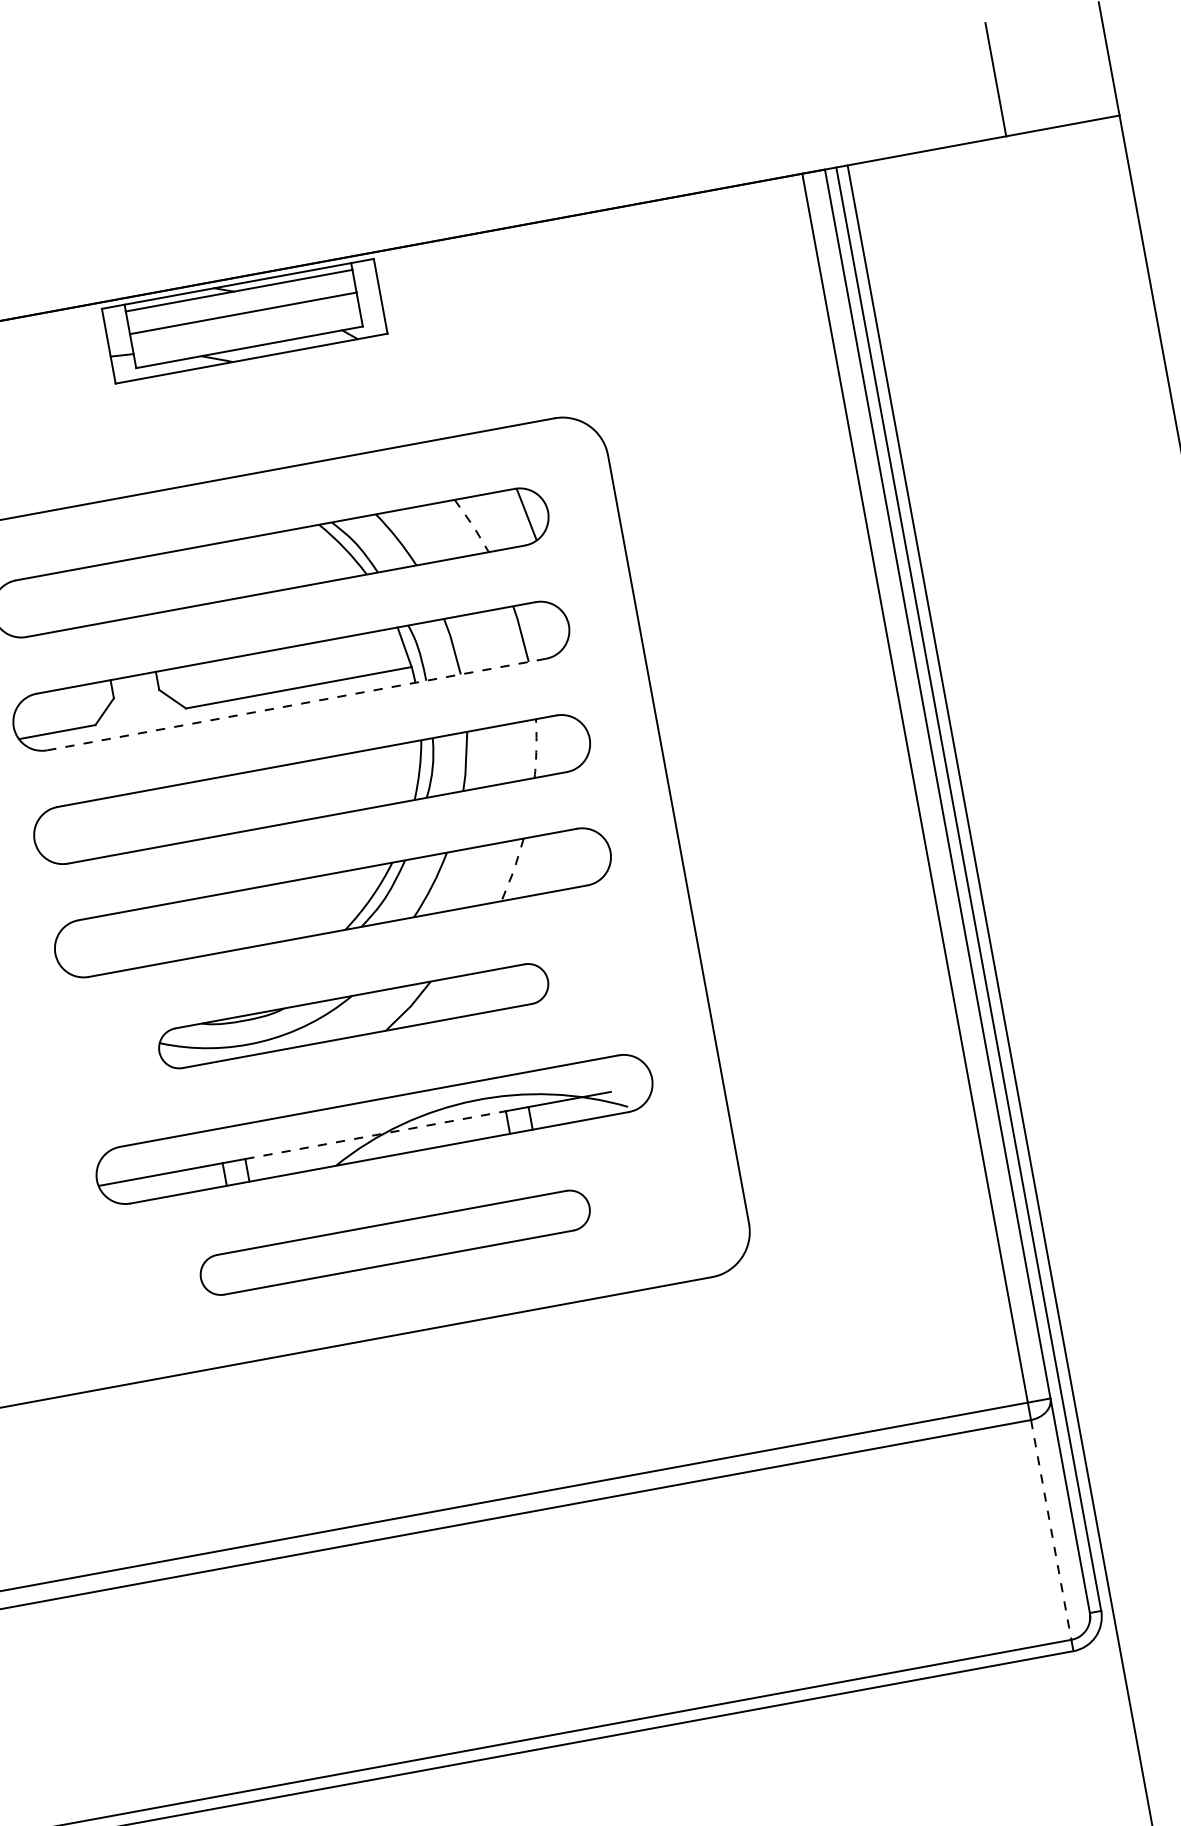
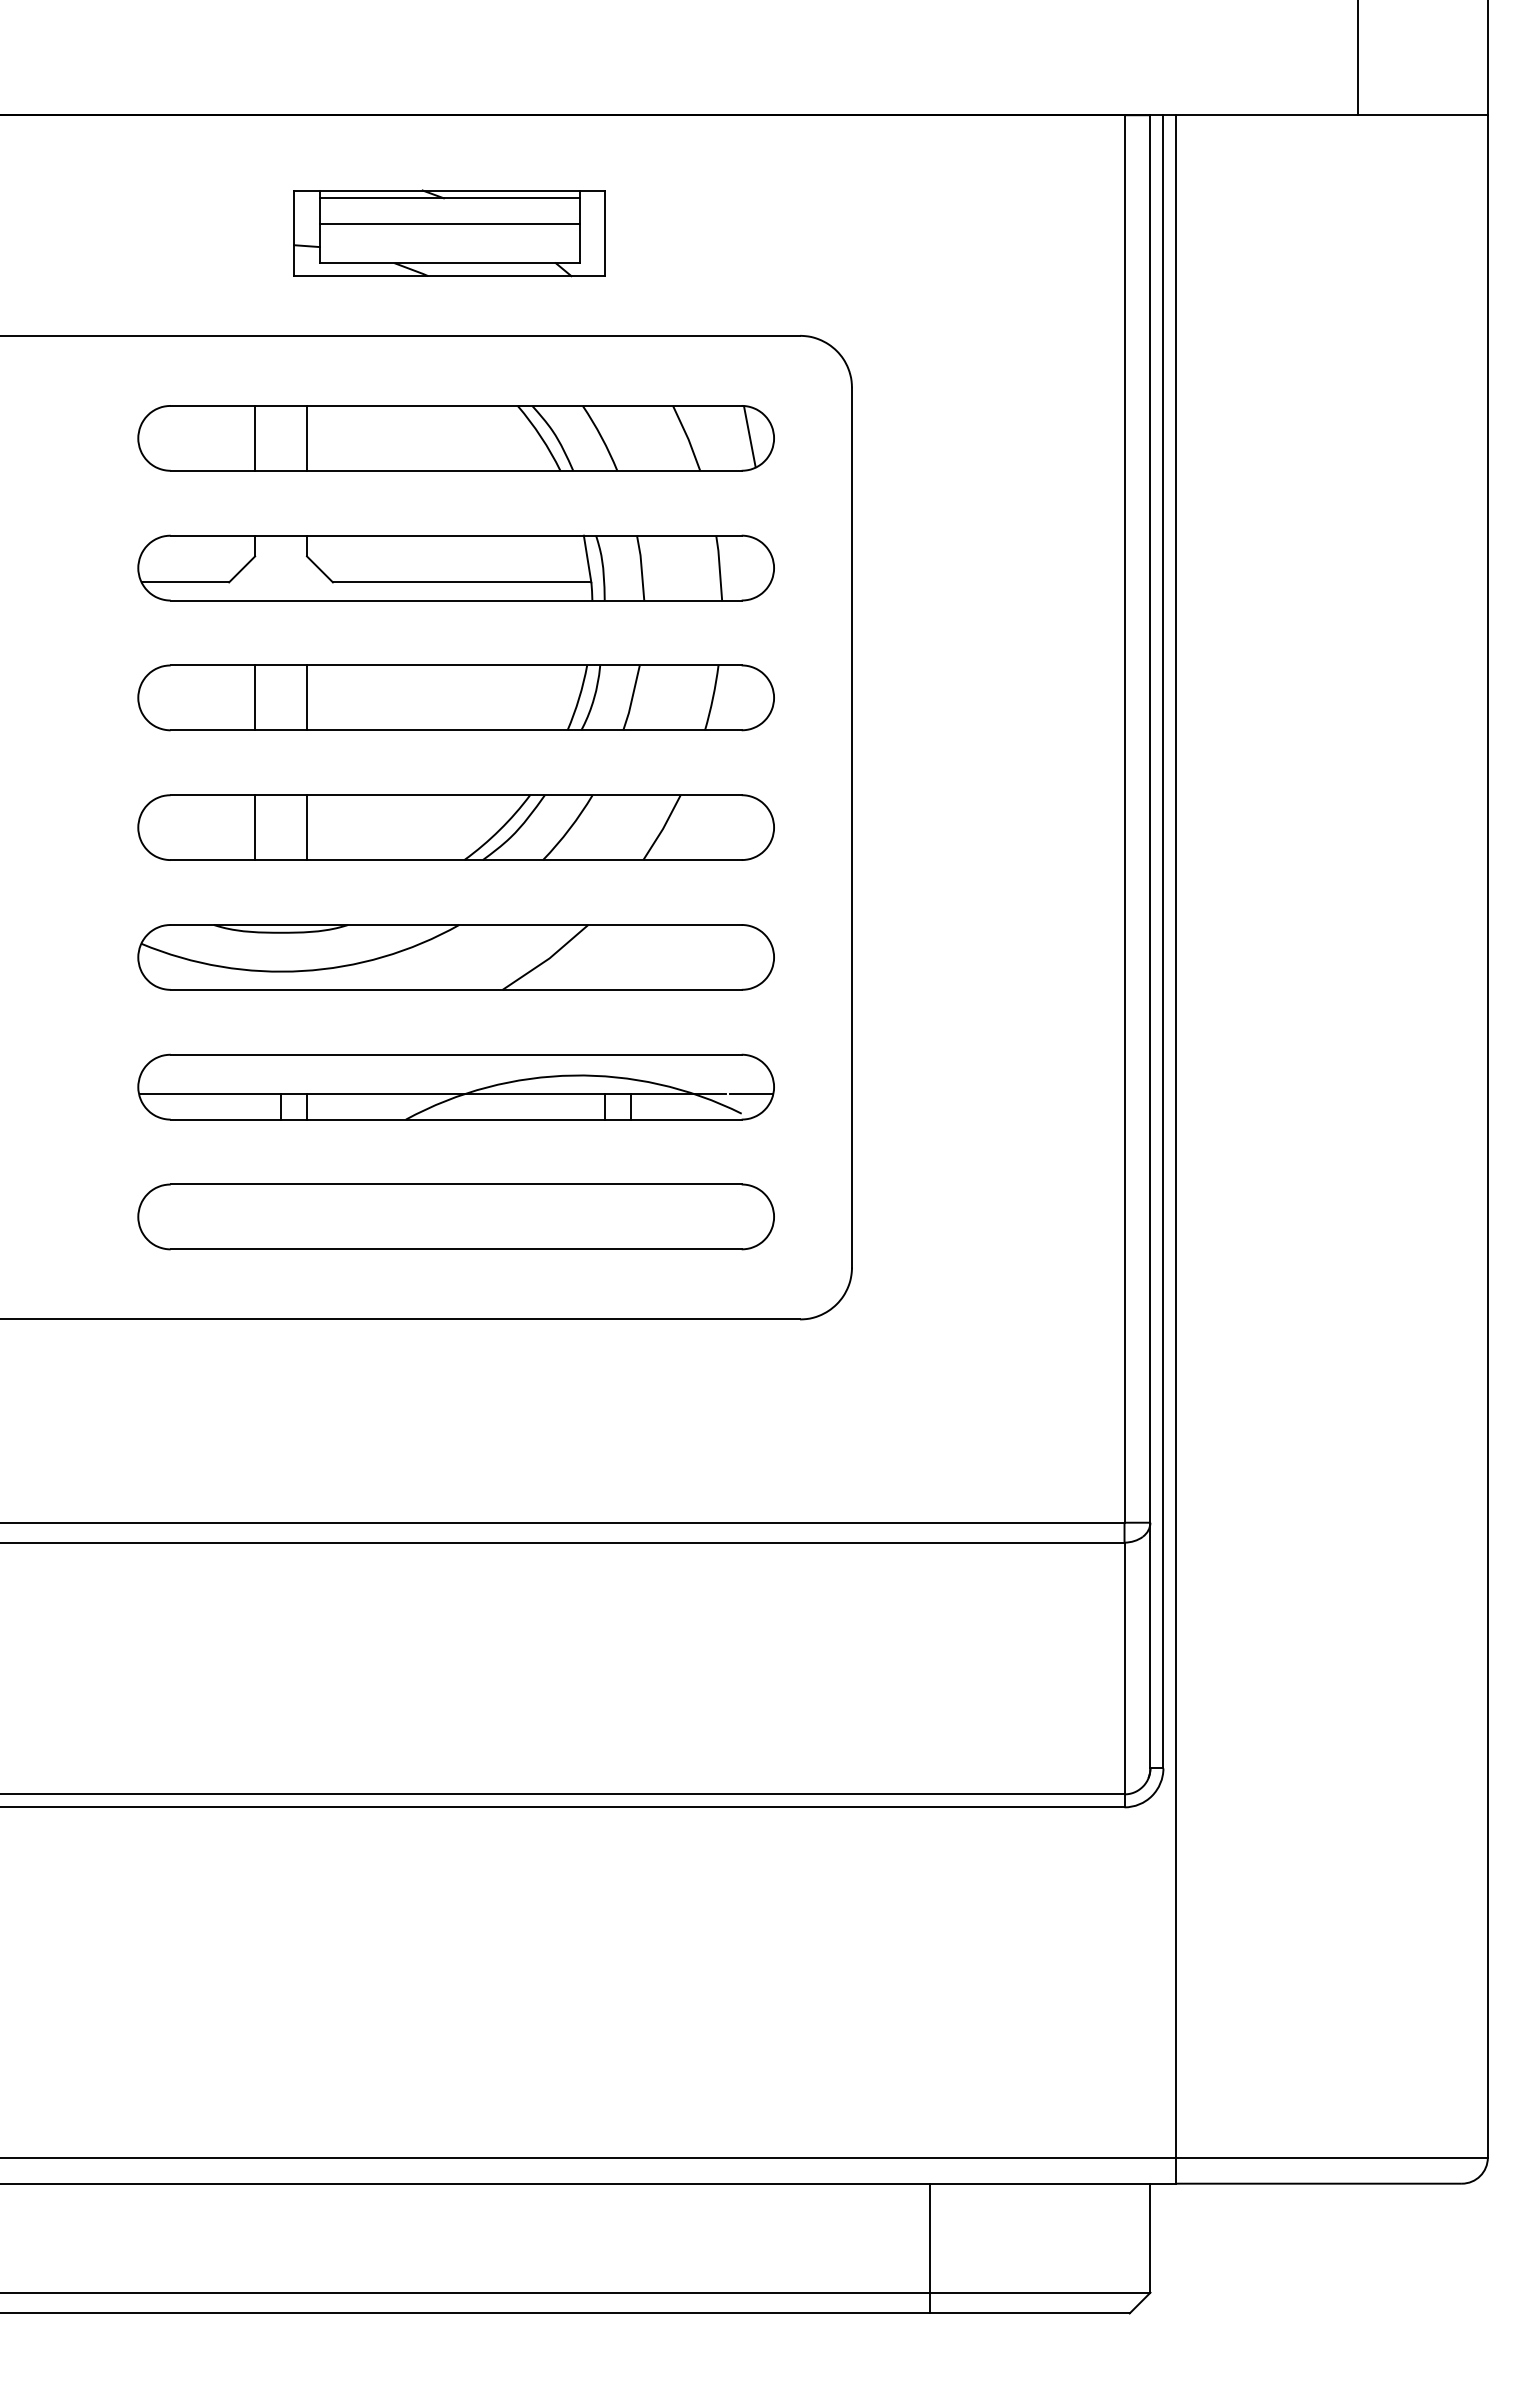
part: (244, 321) -> (449, 233), moved
line: (473, 525) -> (688, 438), dashed -> solid
line: (140, 586) -> (307, 437), added
line: (95, 594) -> (255, 437), added
line: (295, 704) -> (455, 600), dashed -> solid
arc: (536, 748) -> (713, 698), dashed -> solid
line: (182, 813) -> (307, 697), added
line: (136, 821) -> (255, 697), added
line: (514, 870) -> (663, 828), dashed -> solid
line: (203, 926) -> (307, 827), added
line: (157, 934) -> (255, 827), added
part: (353, 1016) -> (455, 957), size x1.43
line: (632, 1087) -> (750, 1093), added
line: (375, 1134) -> (456, 1093), dashed -> solid
part: (394, 1242) -> (455, 1216), size x1.43
line: (1051, 1529) -> (1124, 1668), dashed -> solid

